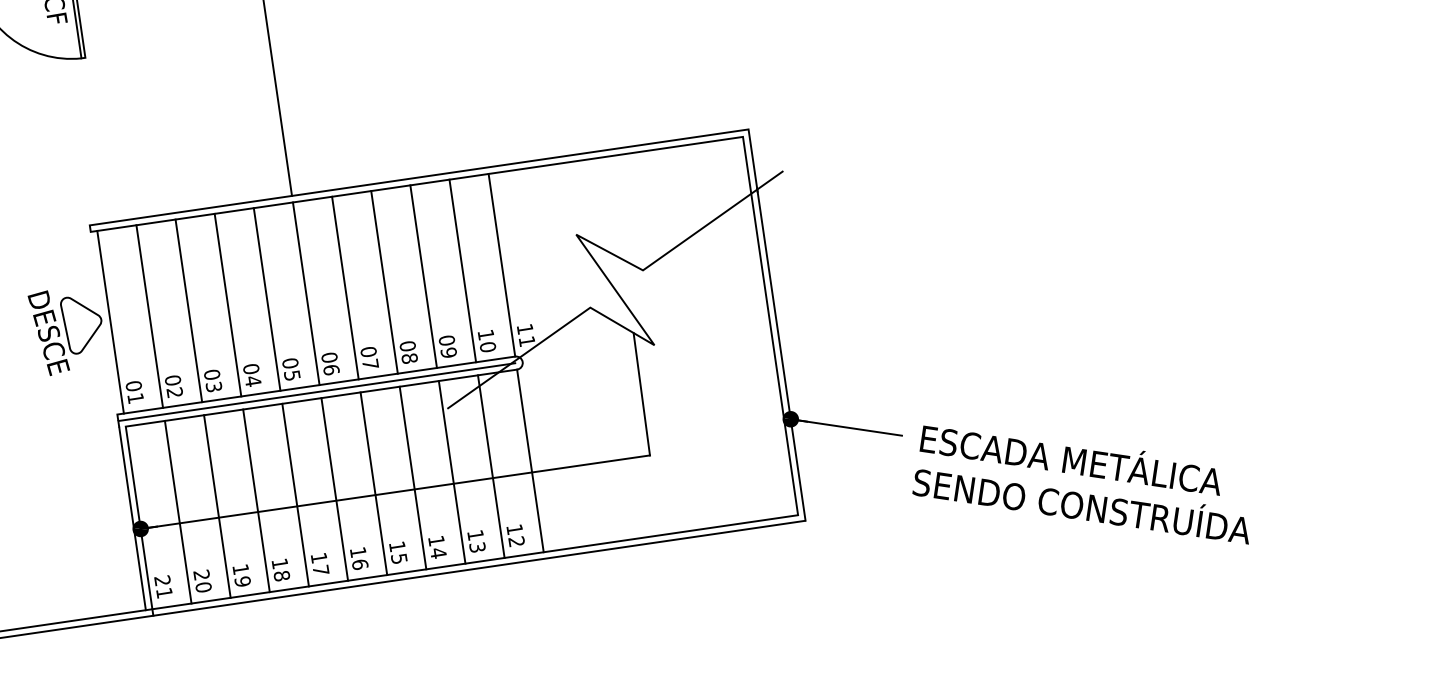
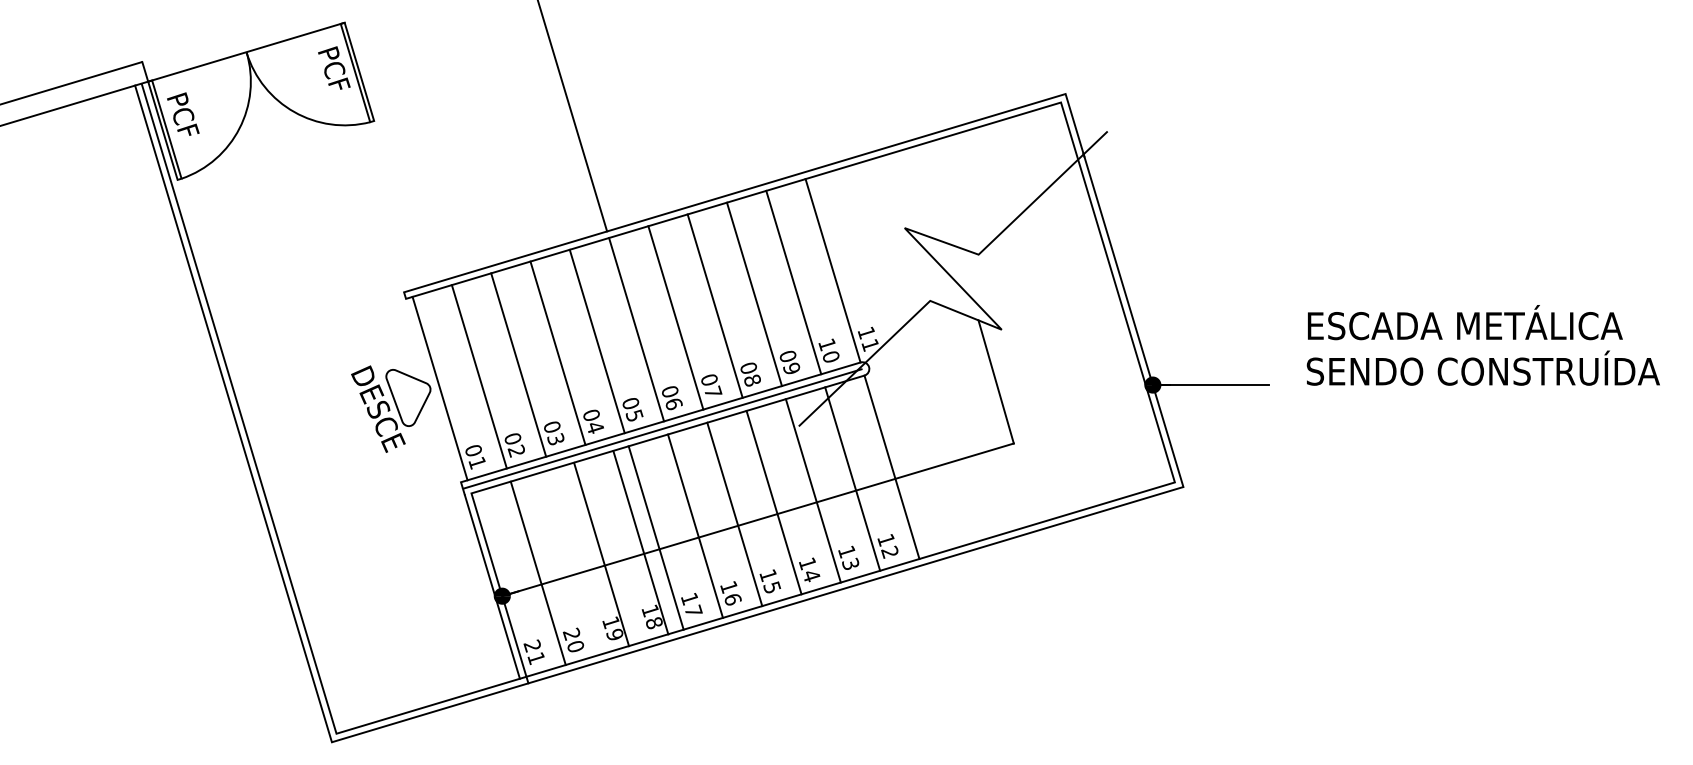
text: (1085, 481) -> (1482, 345), moved
line: (256, 500) -> (640, 542), moved
line: (217, 506) -> (601, 554), moved

